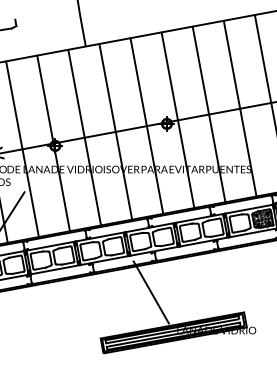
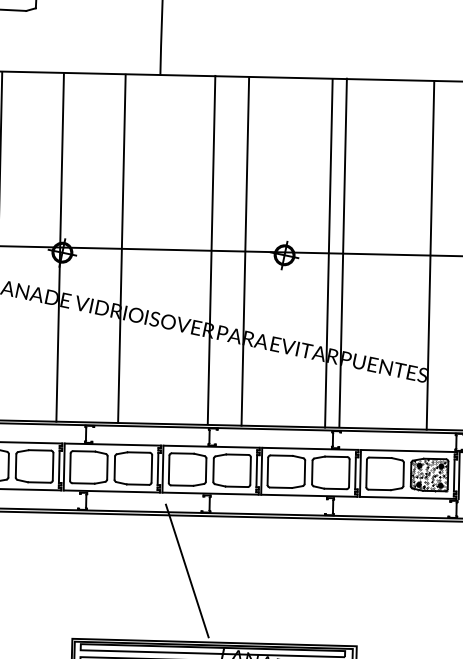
line: (208, 114) -> (342, 252), moved
line: (177, 120) -> (327, 253), moved
line: (115, 131) -> (211, 249), moved

